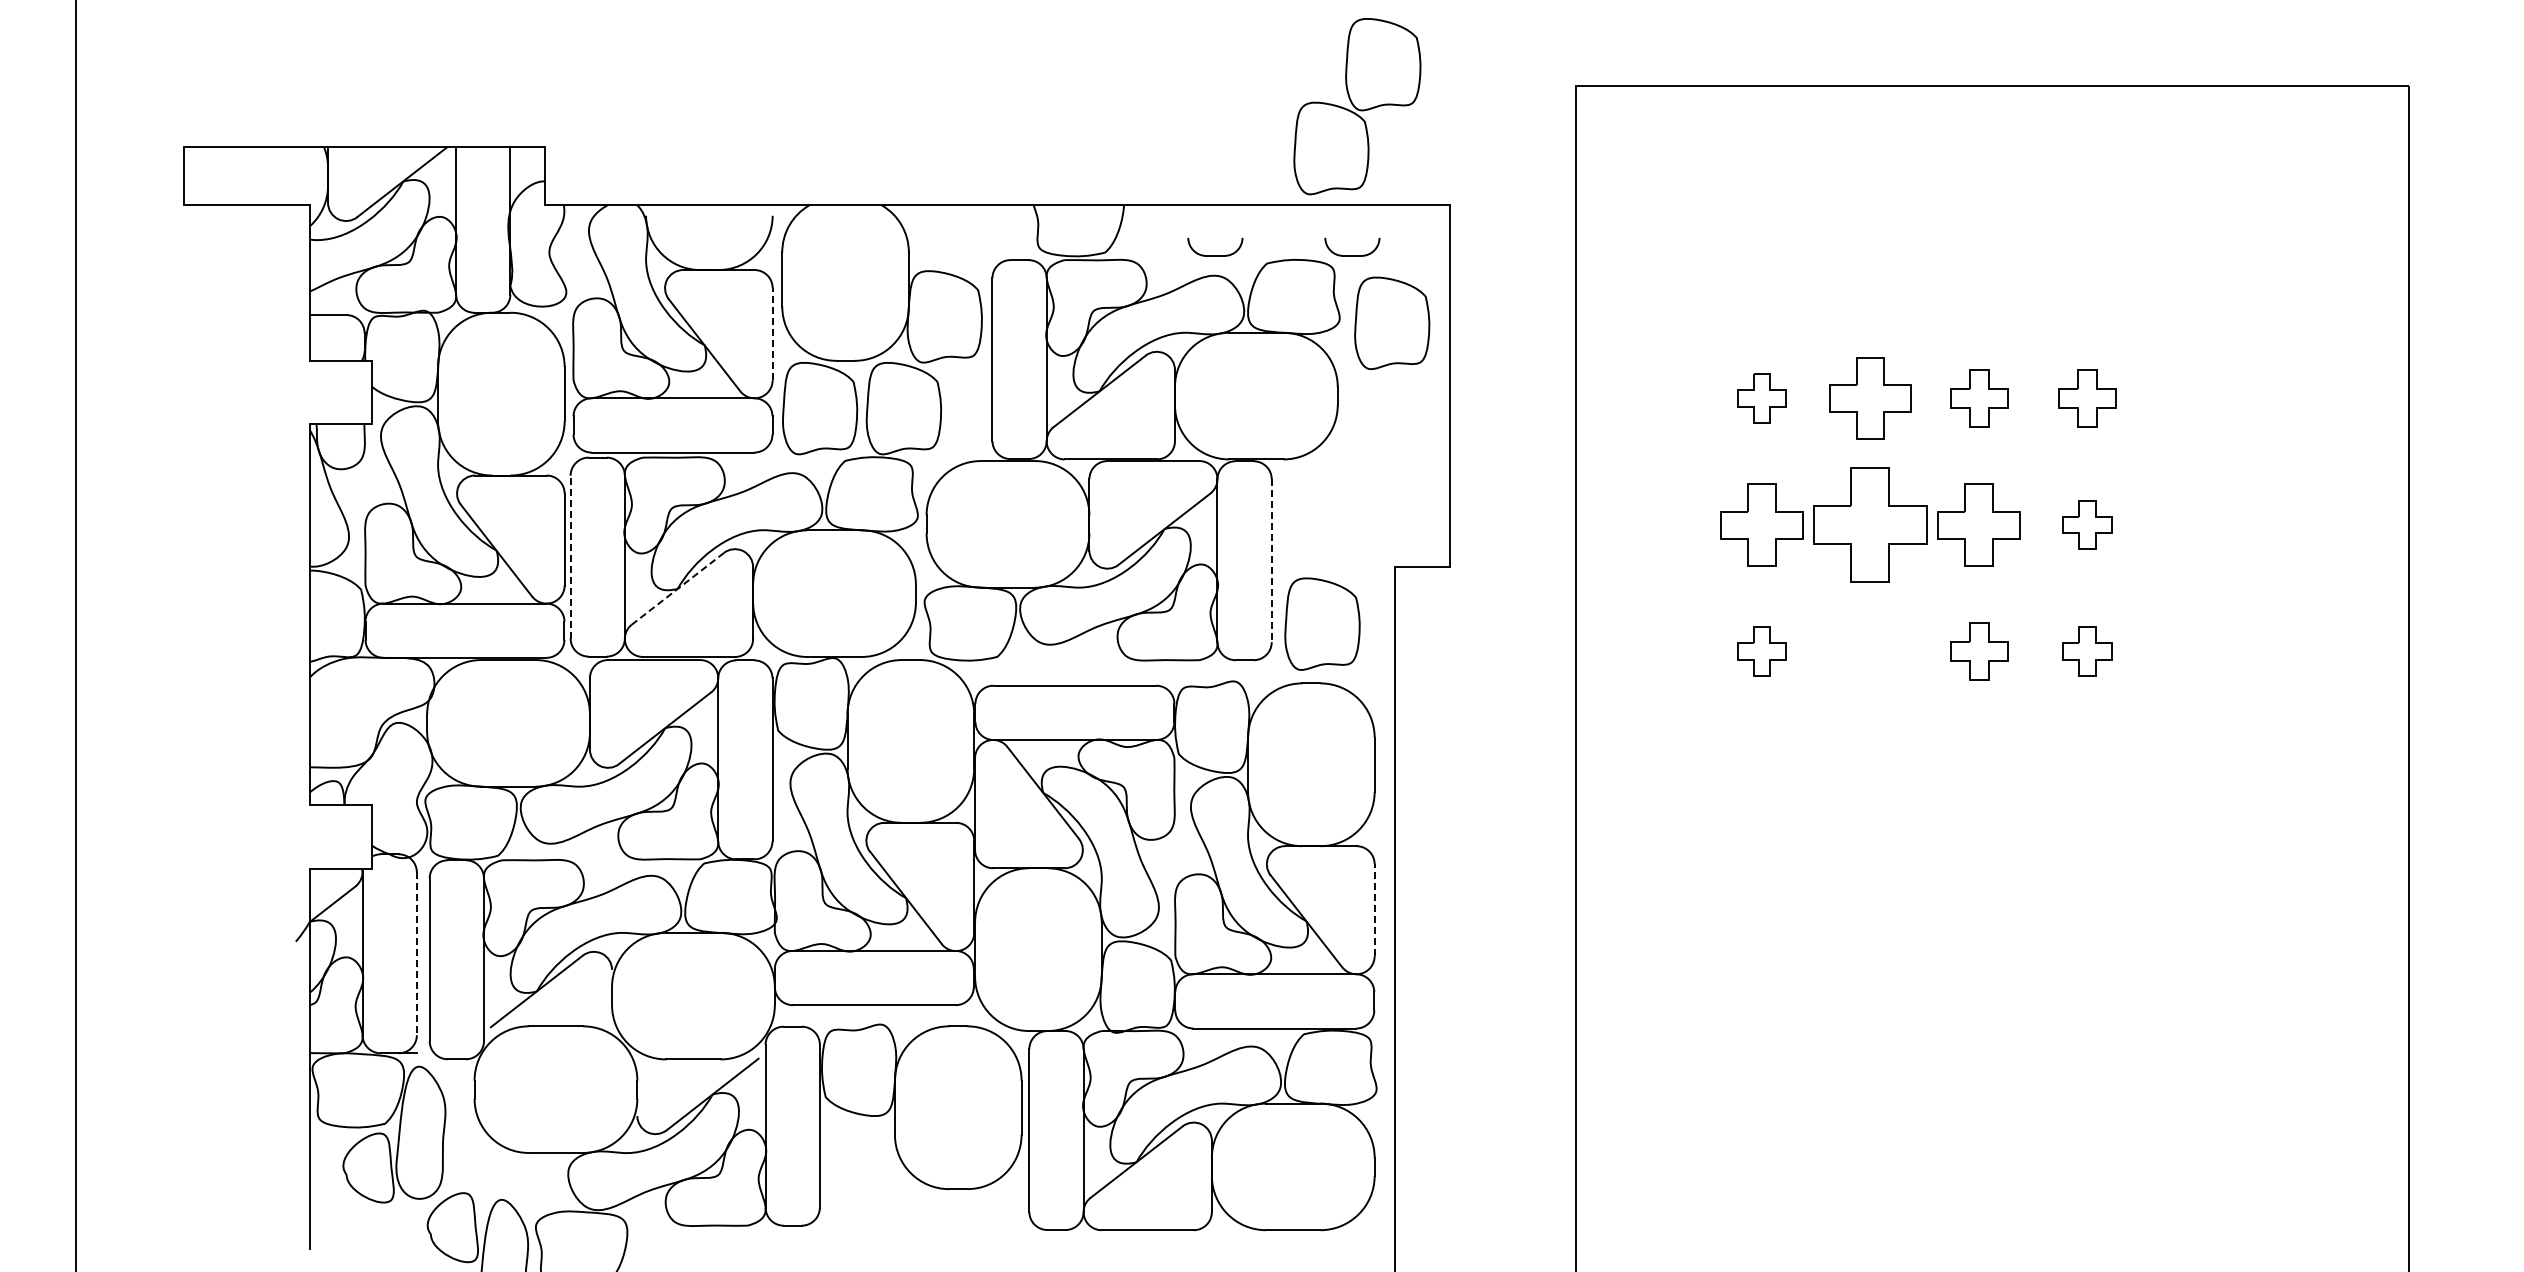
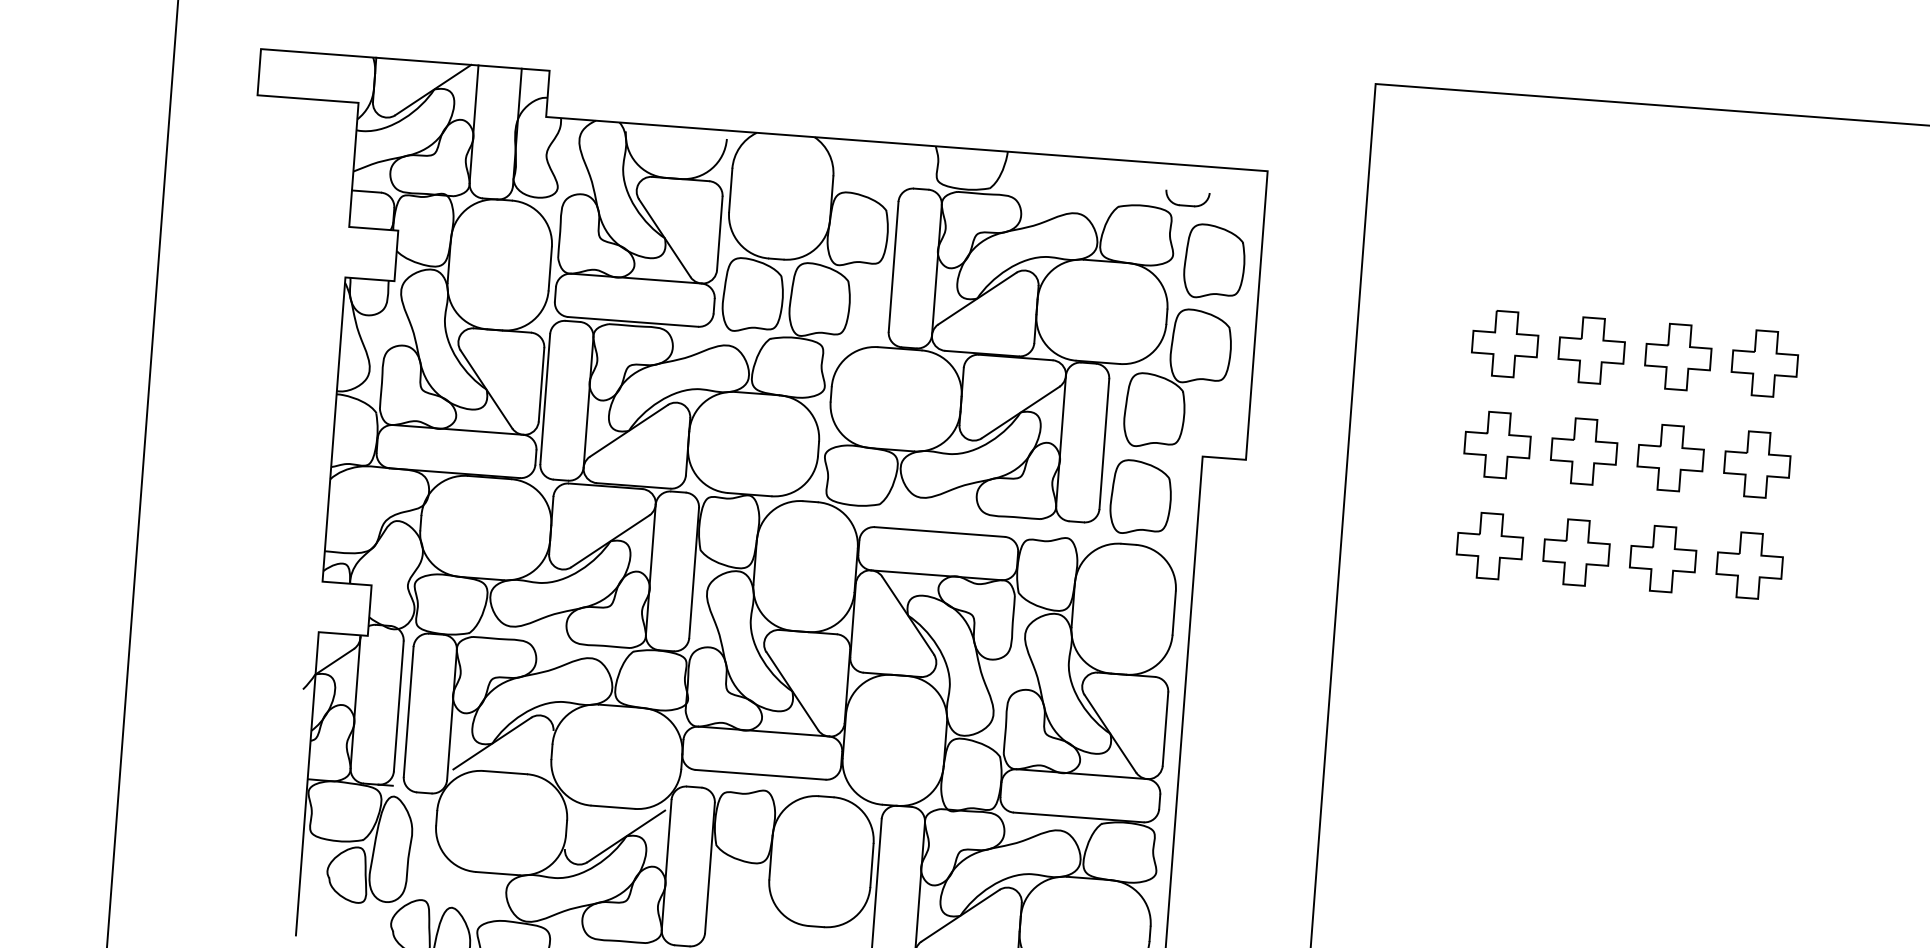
part: (1357, 106) -> (1178, 378), moved
part: (1215, 255) -> (1077, 197), removed
line: (772, 333) -> (719, 232), dashed -> solid
part: (1761, 398) -> (1504, 344), size x1.67
part: (1978, 398) -> (1677, 357), size x1.43
part: (2087, 398) -> (1764, 363), size x1.43
part: (1870, 524) -> (1584, 451), size x0.71
part: (2087, 524) -> (1757, 464), size x1.67
line: (570, 556) -> (545, 398), dashed -> solid
line: (1271, 561) -> (1104, 444), dashed -> solid
line: (677, 589) -> (628, 431), dashed -> solid
part: (1761, 651) -> (1489, 545), size x1.67
part: (1870, 651) -> (1576, 552), added
part: (1978, 651) -> (1662, 558), size x1.43
part: (2087, 651) -> (1749, 565), size x1.67
line: (1374, 910) -> (1165, 729), dashed -> solid
line: (416, 954) -> (398, 706), dashed -> solid

